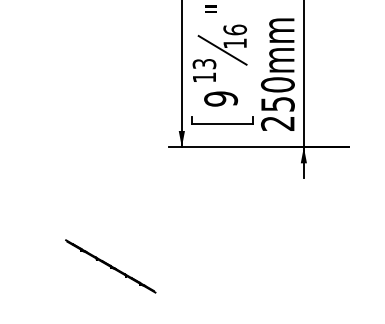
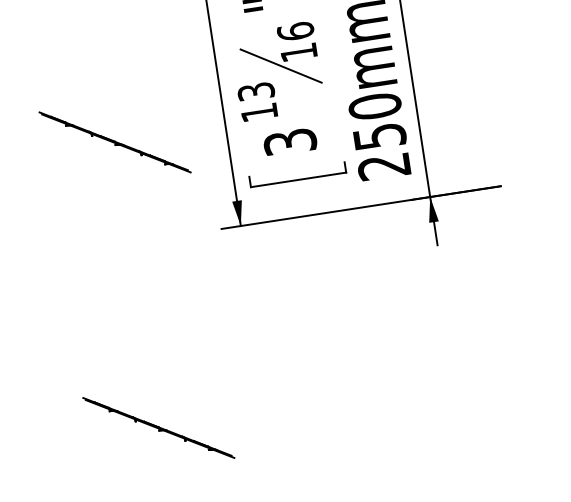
line: (110, 82) -> (114, 142), added
text: (220, 98) -> (289, 141), 9 -> 3

